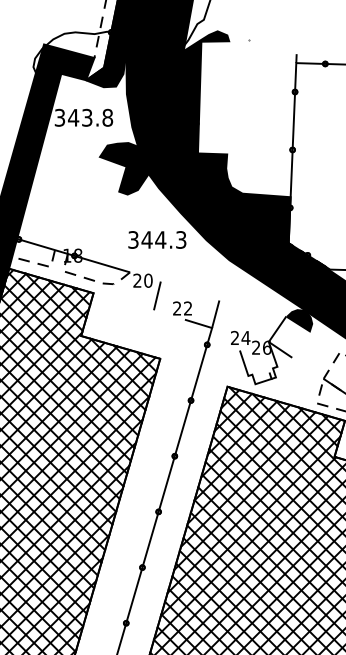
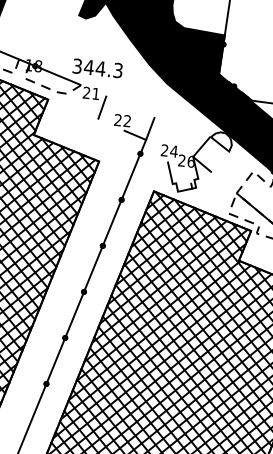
text: (157, 239) -> (97, 68), moved
text: (148, 280) -> (96, 93), 20 -> 21
fill: (299, 320) -> (221, 141), removed

